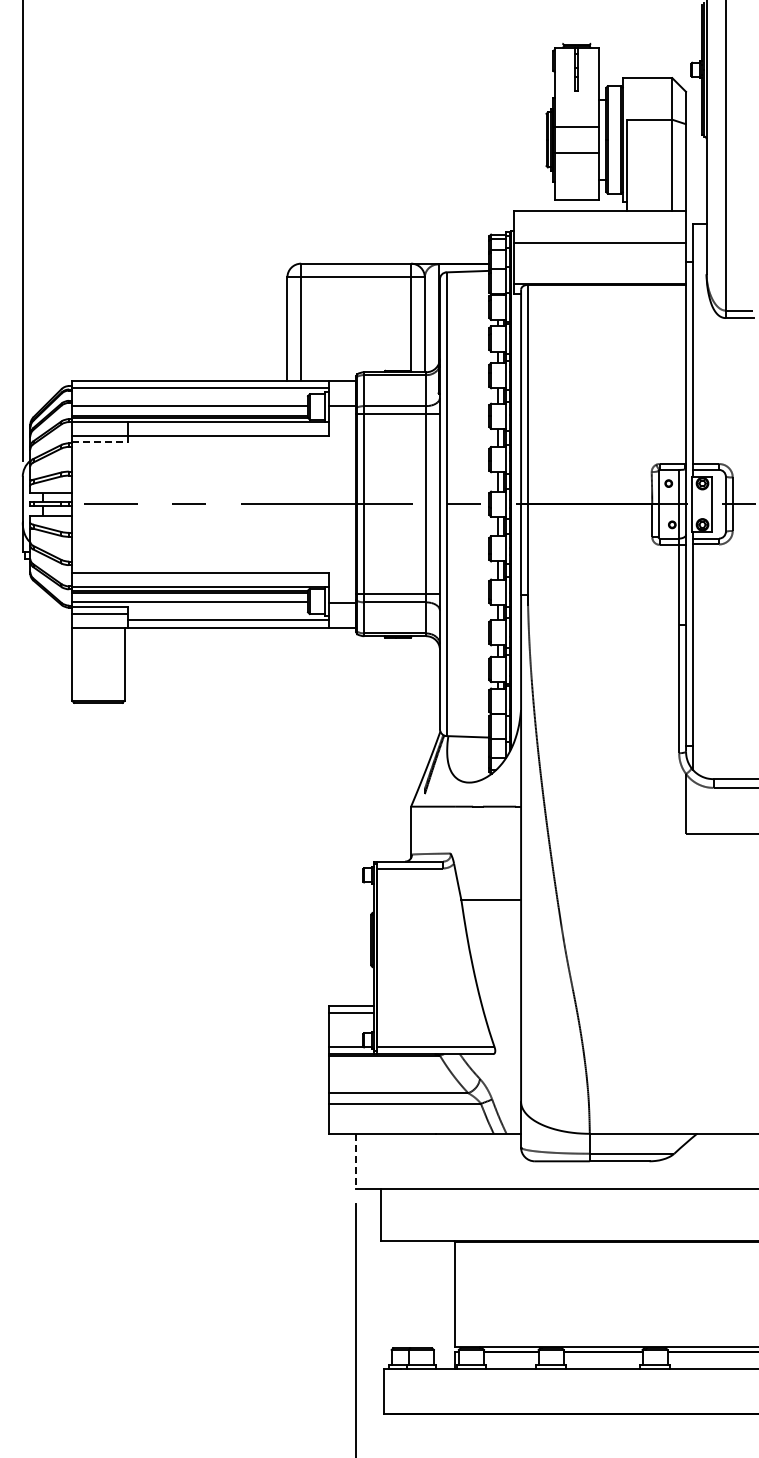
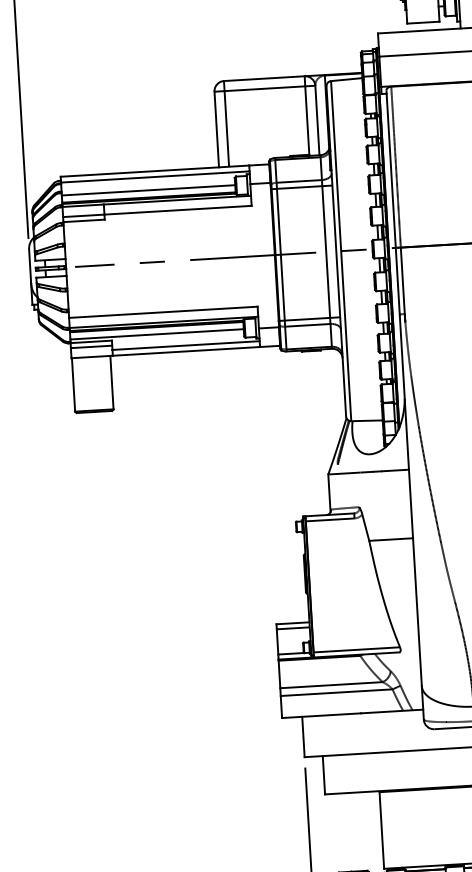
line: (100, 442) -> (84, 220), dashed -> solid
line: (356, 1161) -> (303, 737), dashed -> solid

